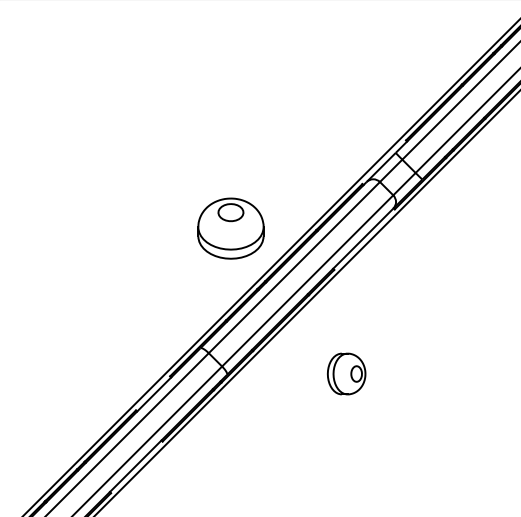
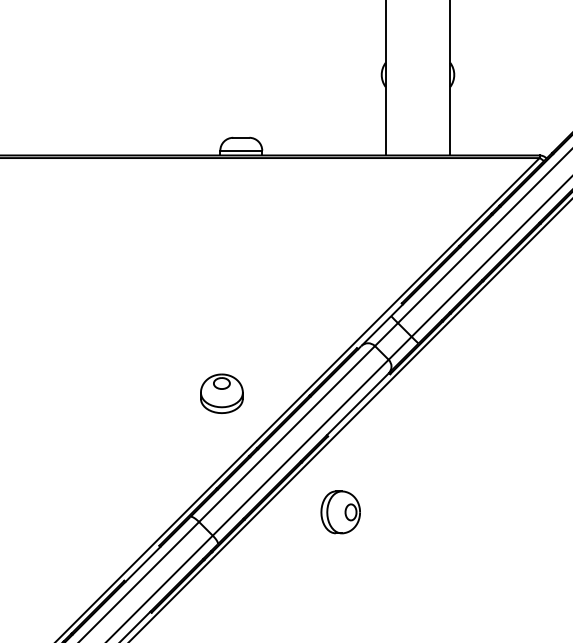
part: (230, 228) -> (221, 393), size x0.62
part: (346, 374) -> (340, 512), moved

